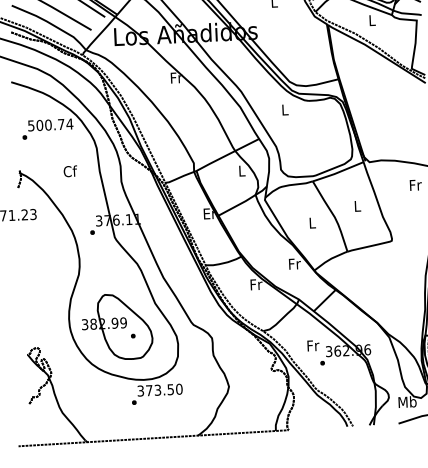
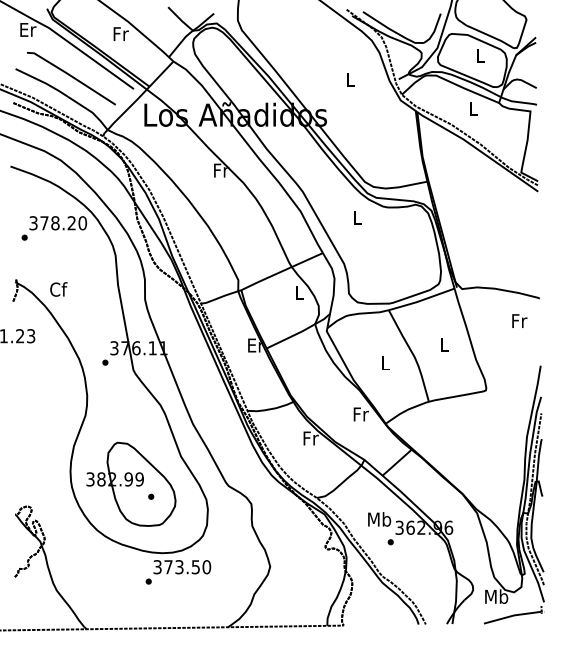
text: (50, 125) -> (58, 223), 500.74 -> 378.20
text: (70, 171) -> (58, 289), moved
text: (312, 345) -> (379, 519), Fr -> Mb

